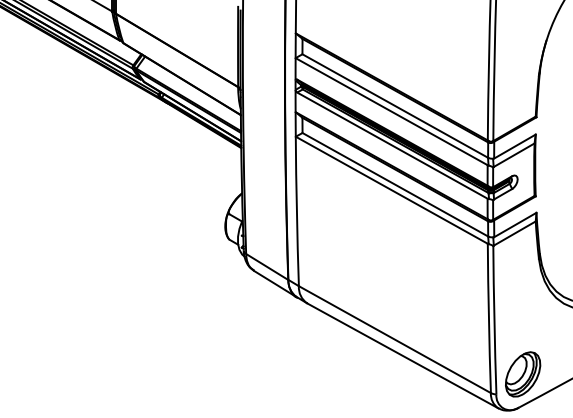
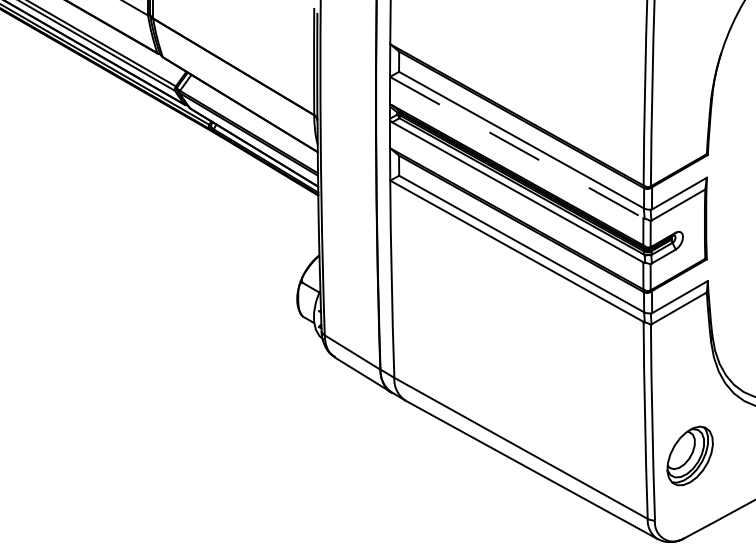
line: (391, 111) -> (516, 147), solid -> dashed
part: (523, 374) -> (690, 456), moved

